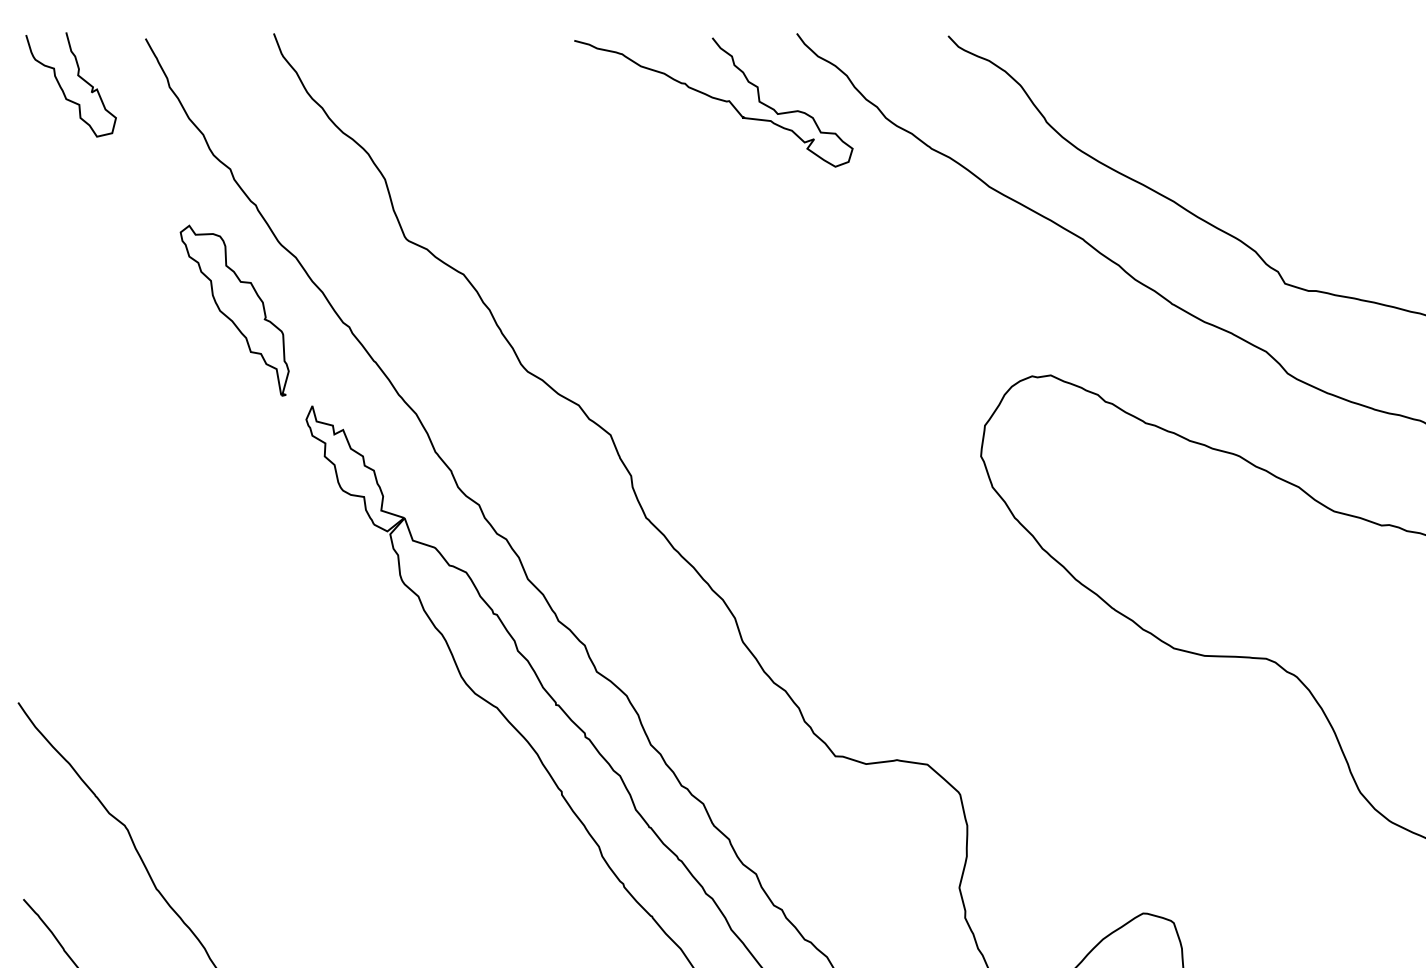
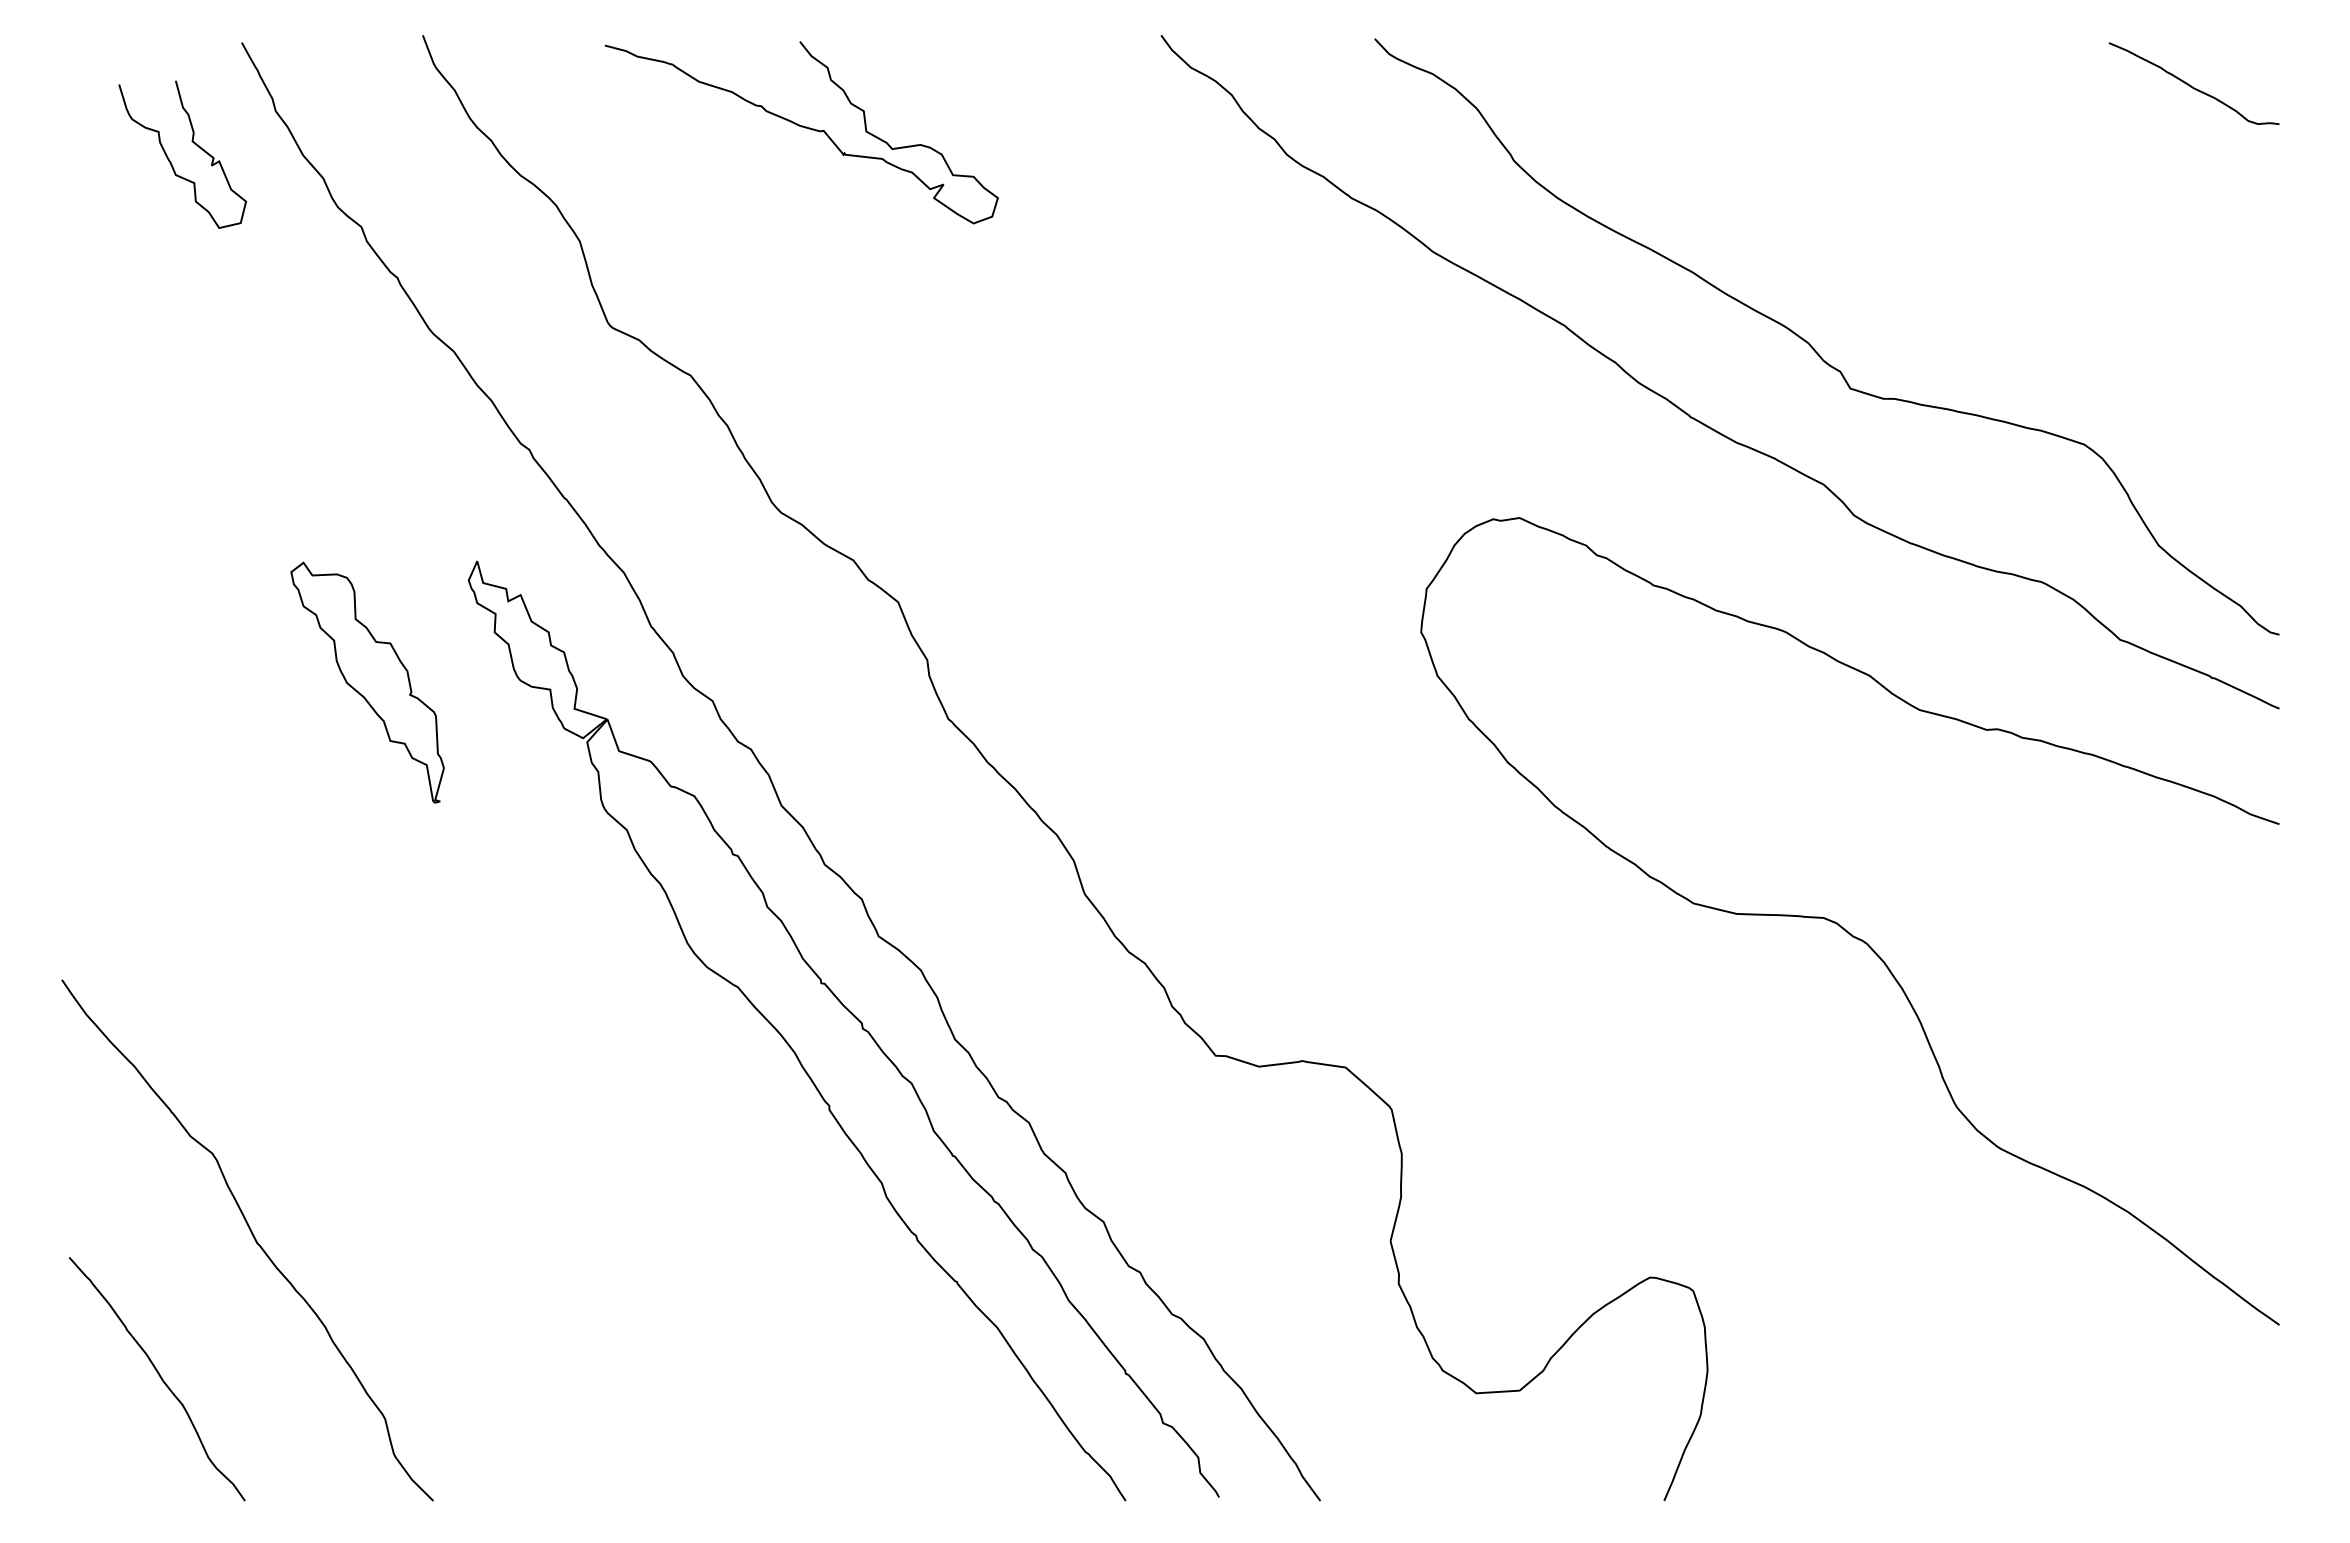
curve: (62, 88) -> (170, 160), moved
curve: (713, 98) -> (801, 127), moved
part: (234, 310) -> (367, 682), moved

